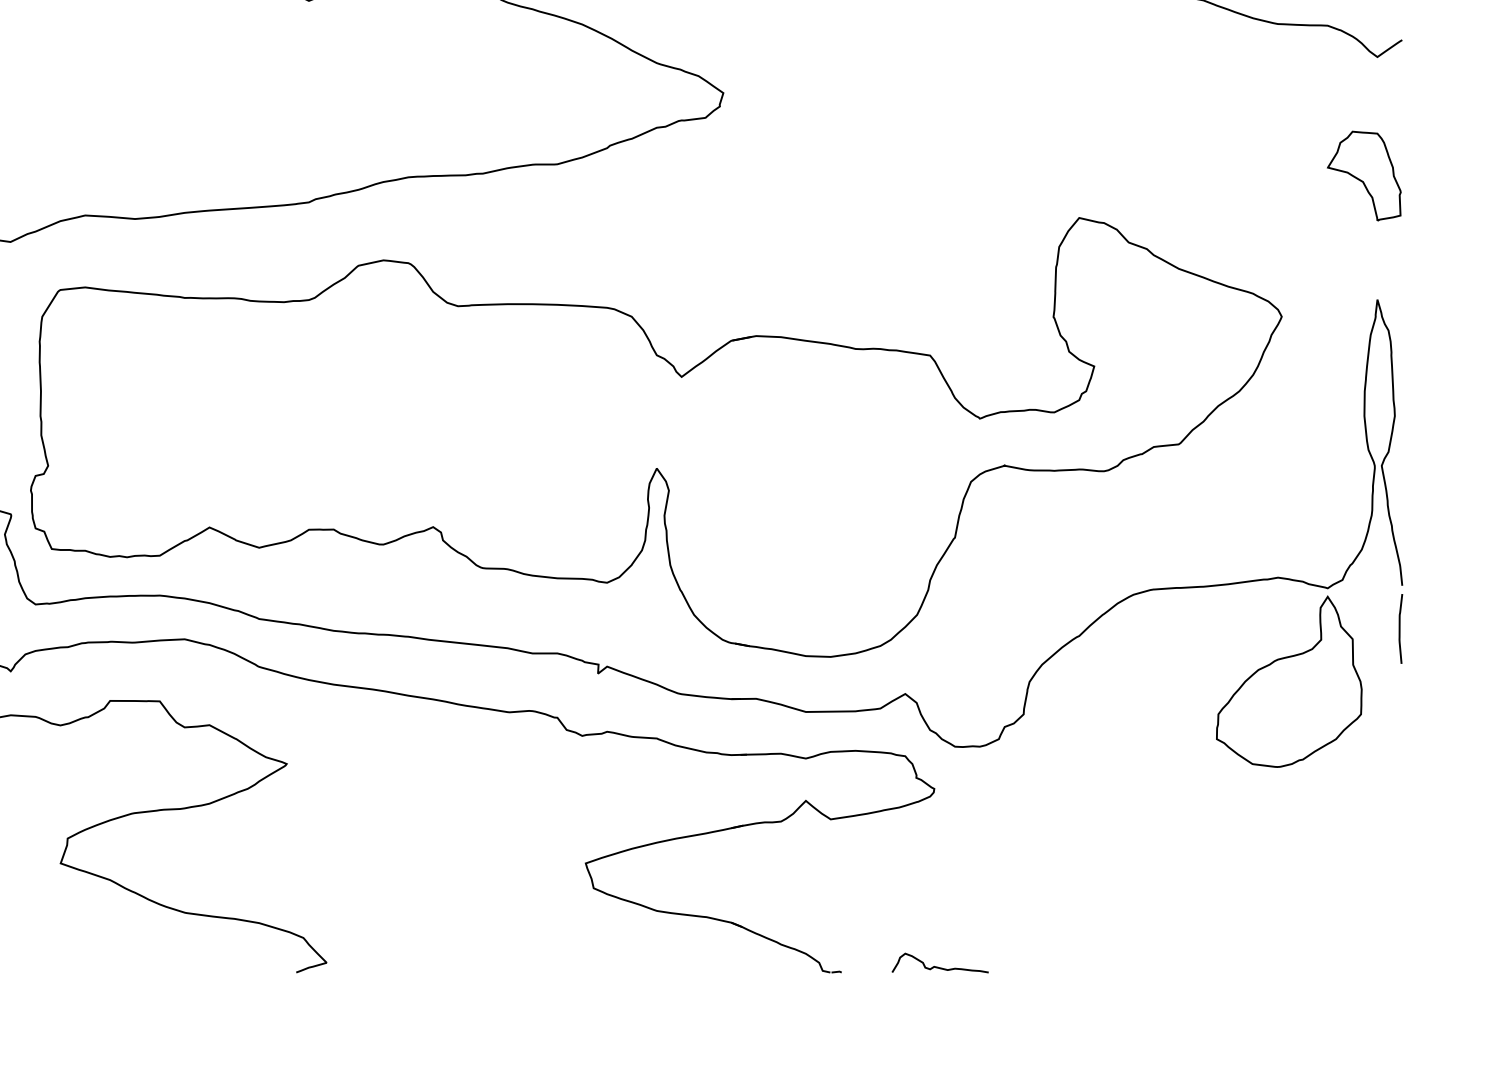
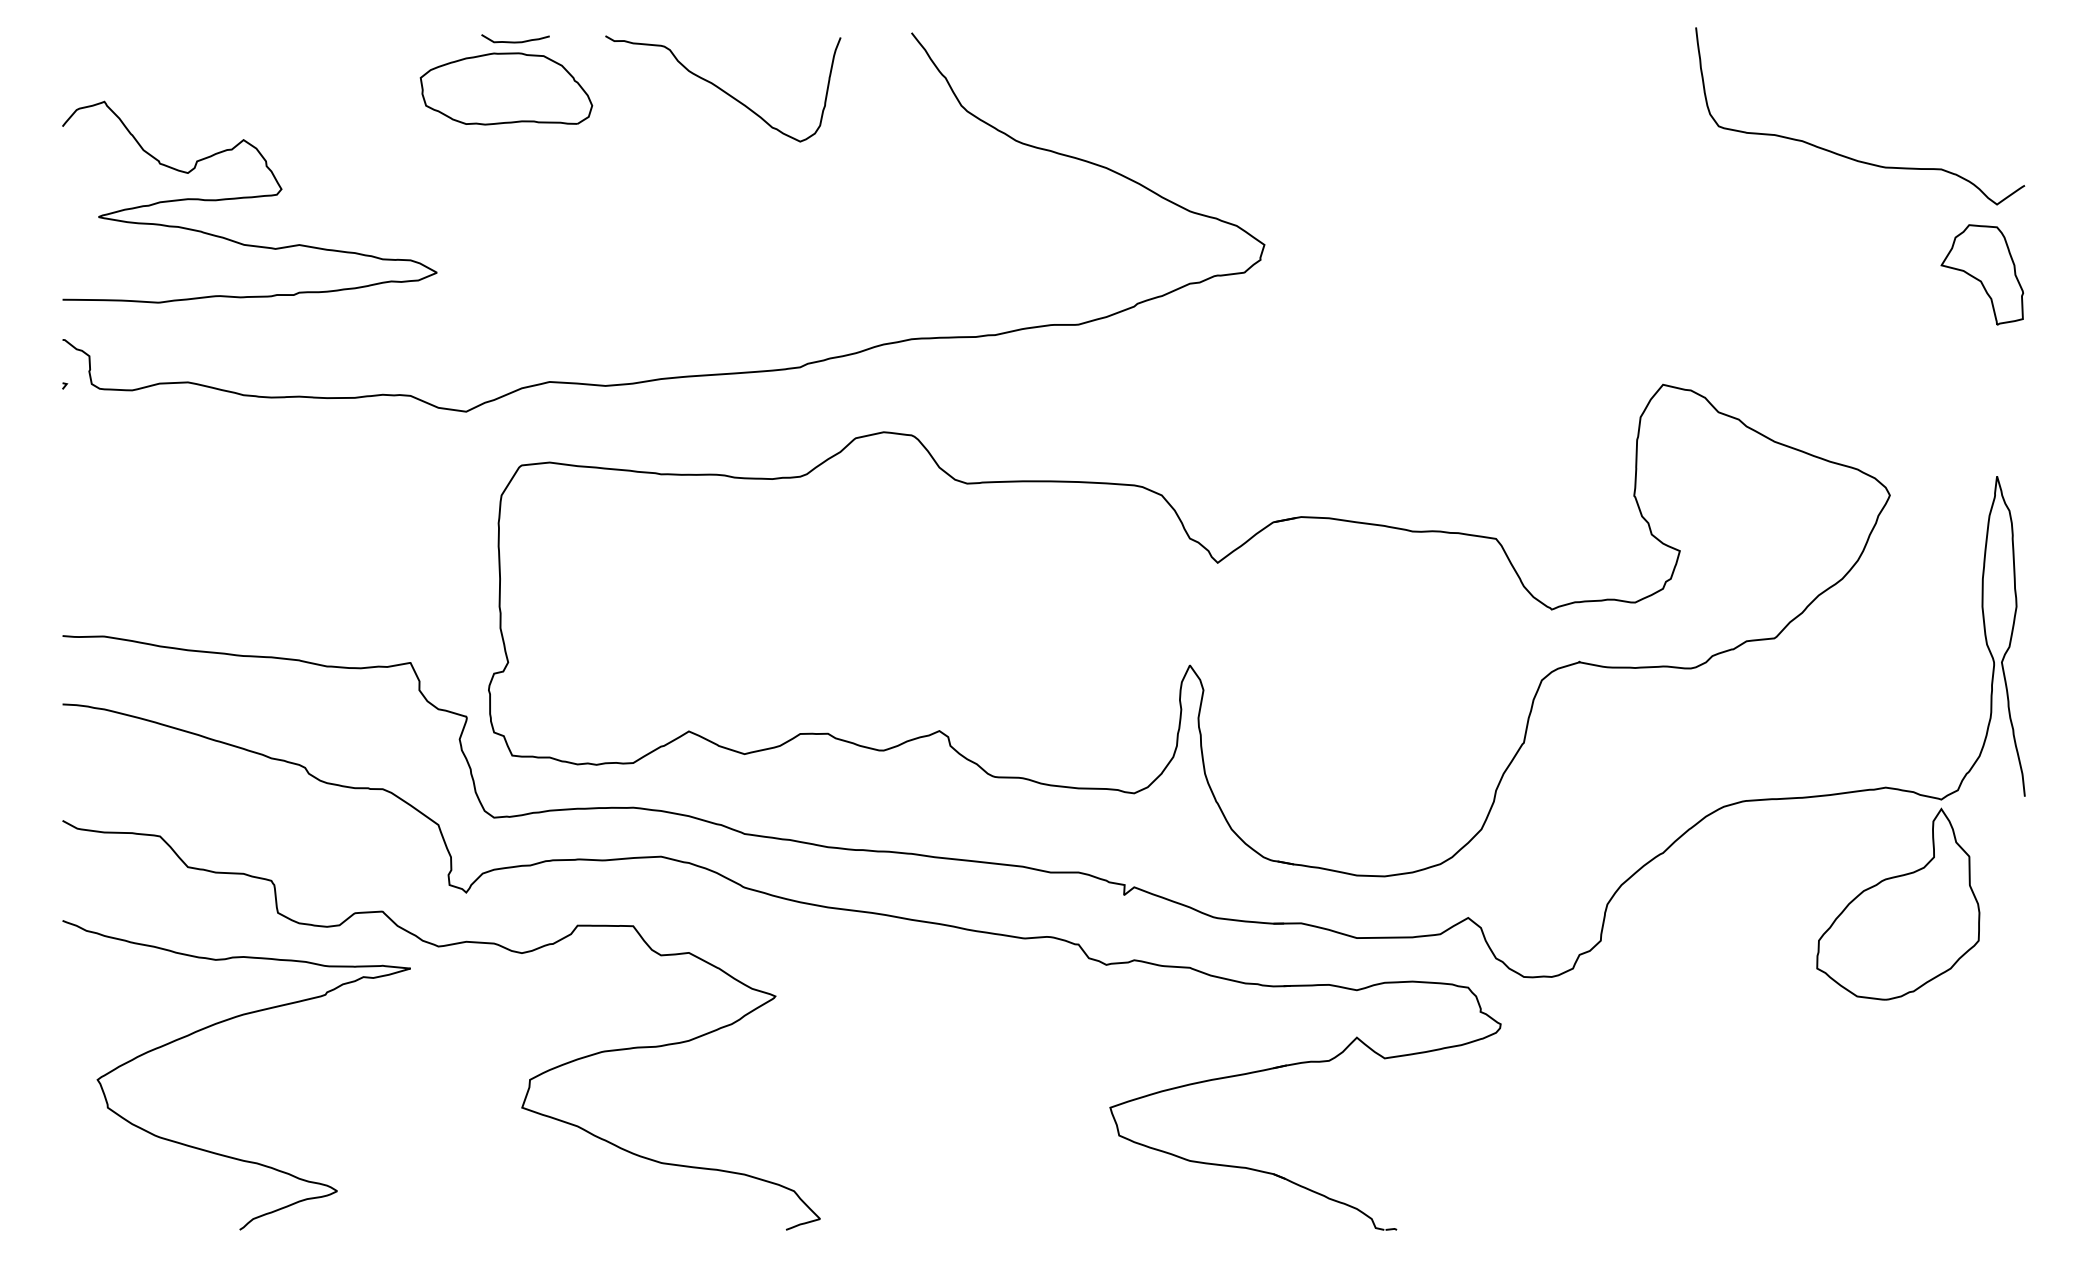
part: (1363, 175) -> (1981, 274), moved
curve: (1400, 629) -> (2022, 845), removed
curve: (938, 966) -> (1505, 1223), removed

